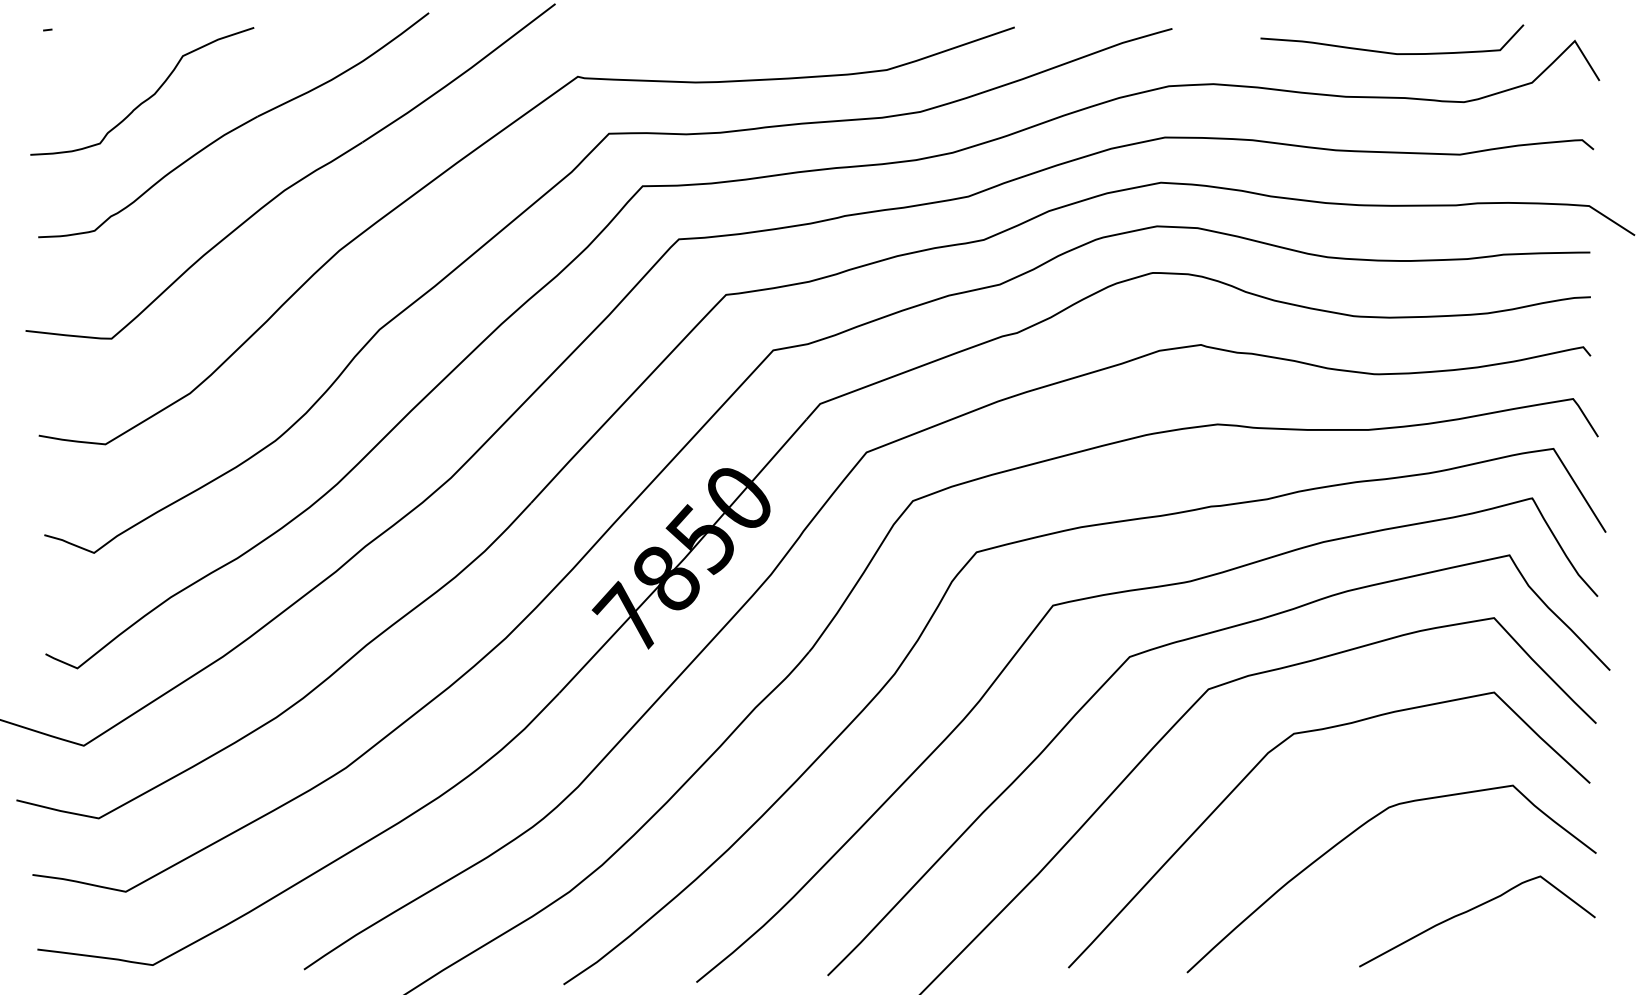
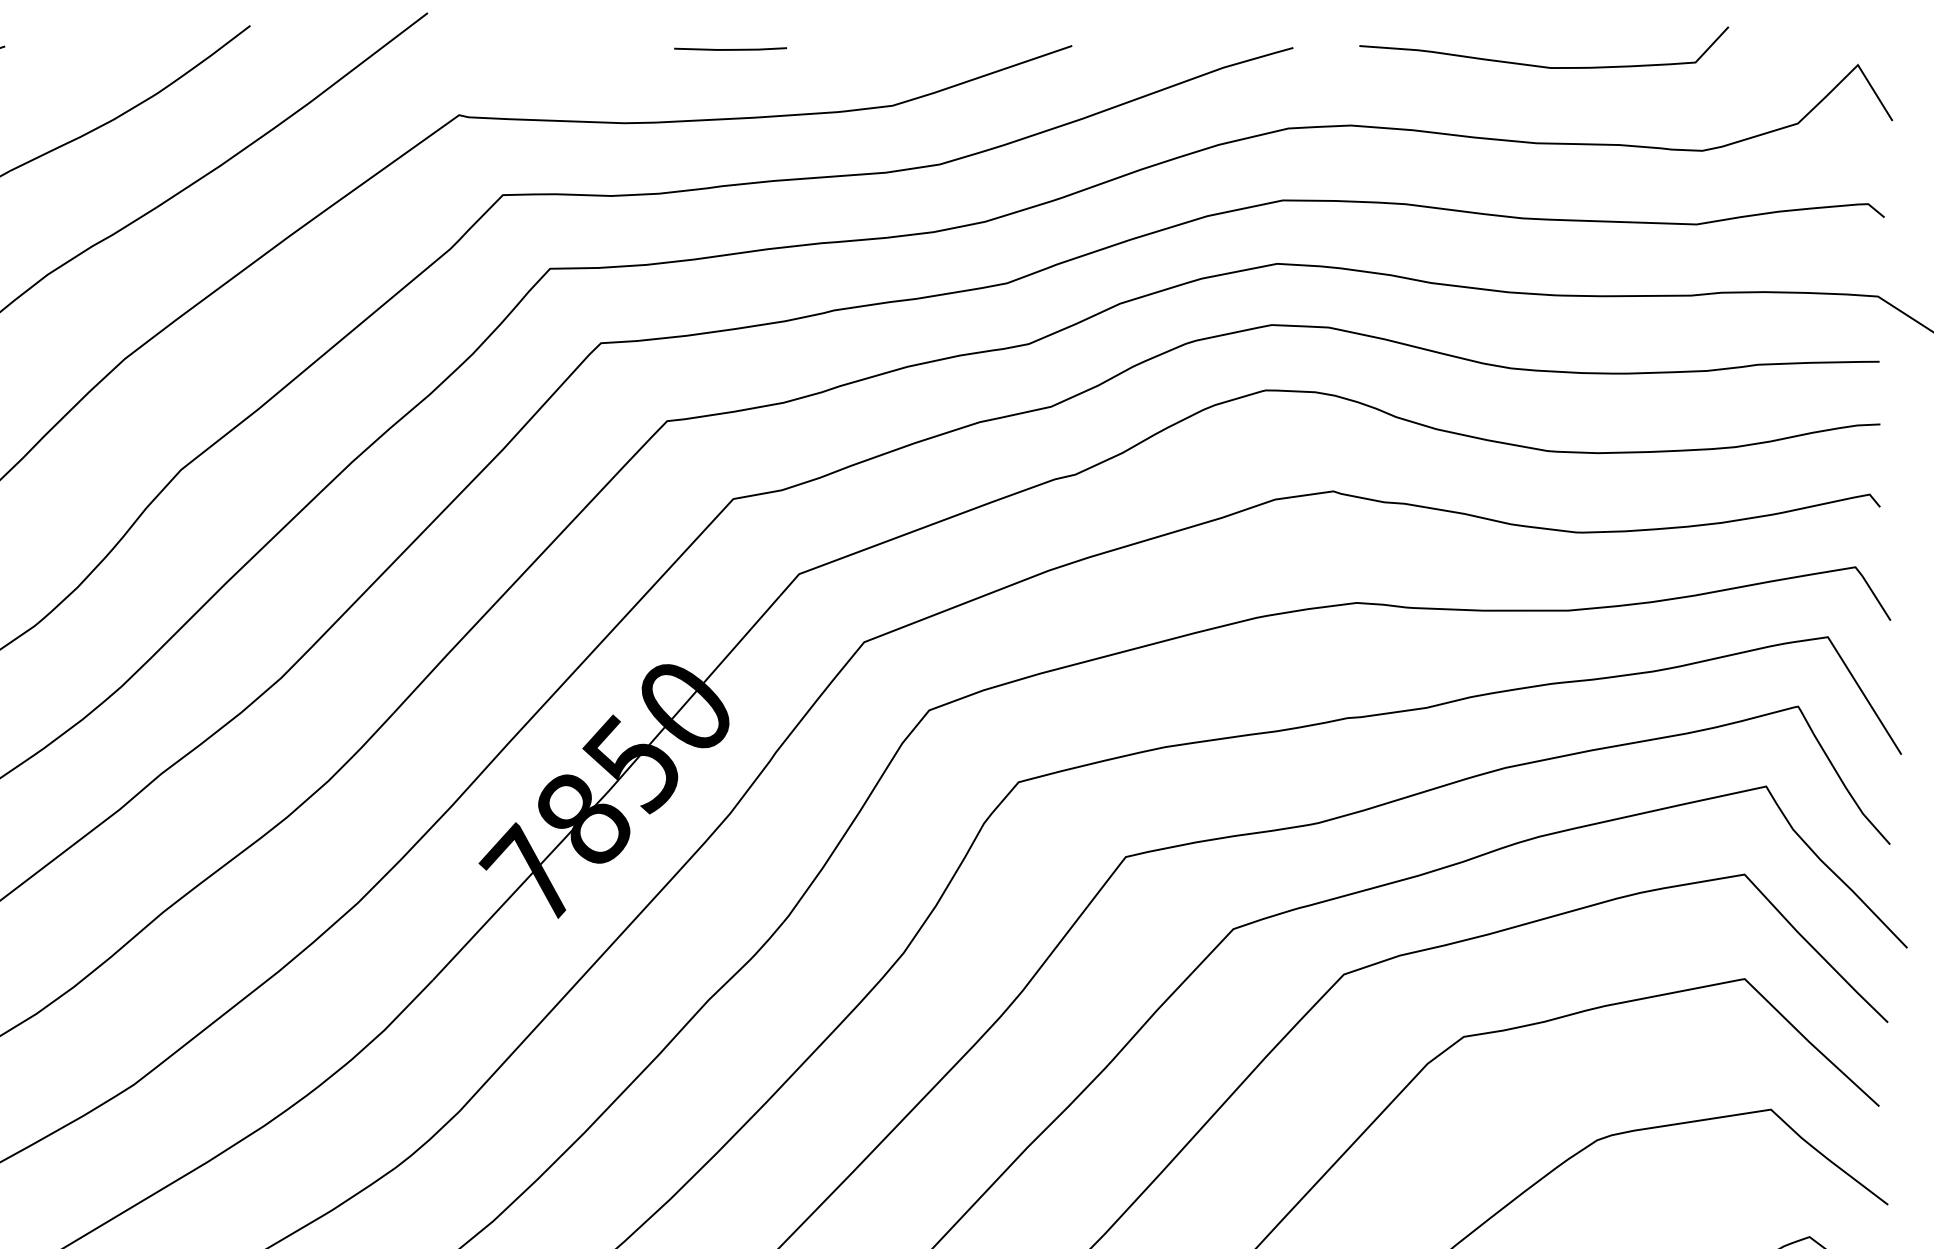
line: (771, 29) -> (730, 48), added
curve: (1392, 52) -> (1544, 65), moved

